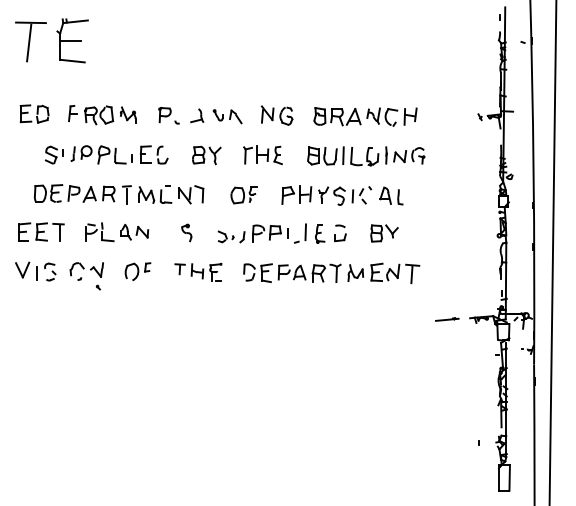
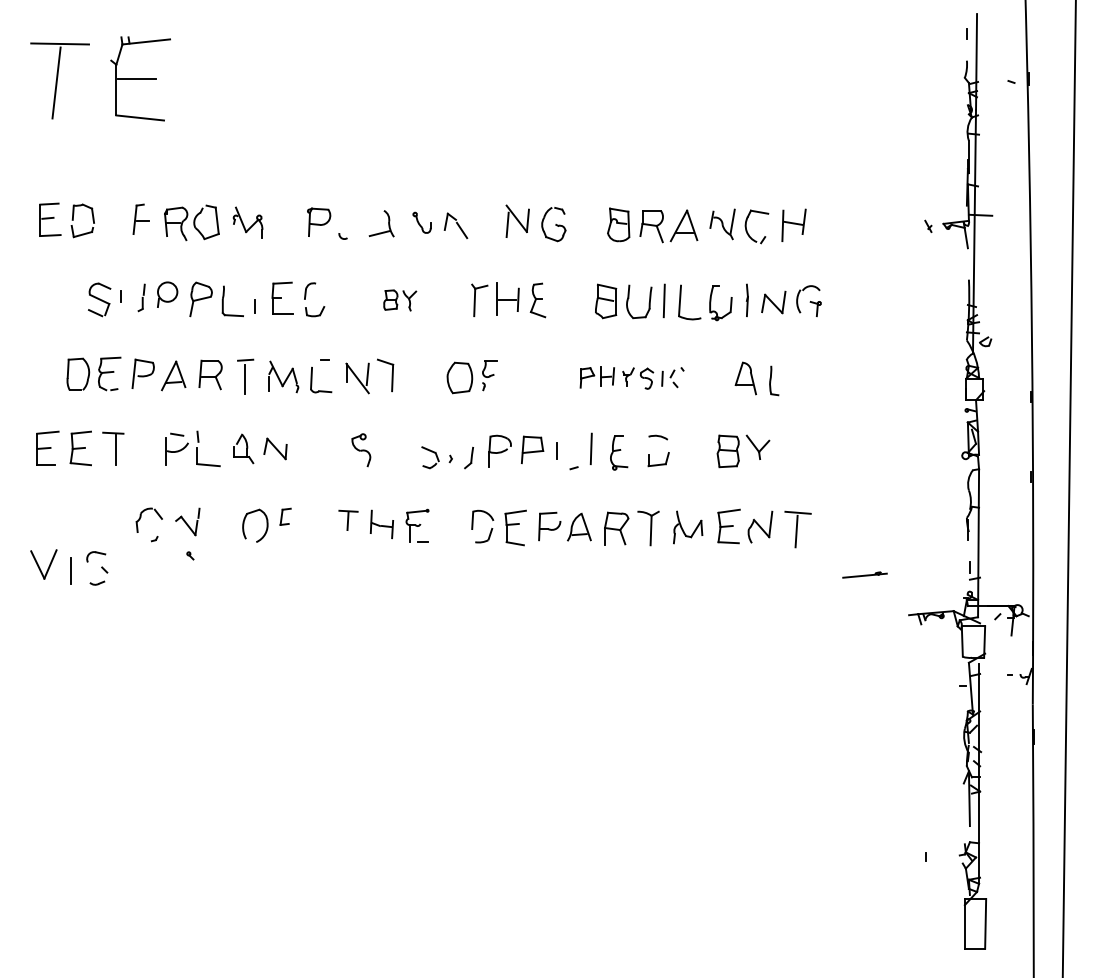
part: (206, 155) -> (399, 300), size x0.6
part: (326, 195) -> (631, 377), size x0.6
part: (35, 271) -> (68, 567), moved
line: (447, 319) -> (865, 575), moved

